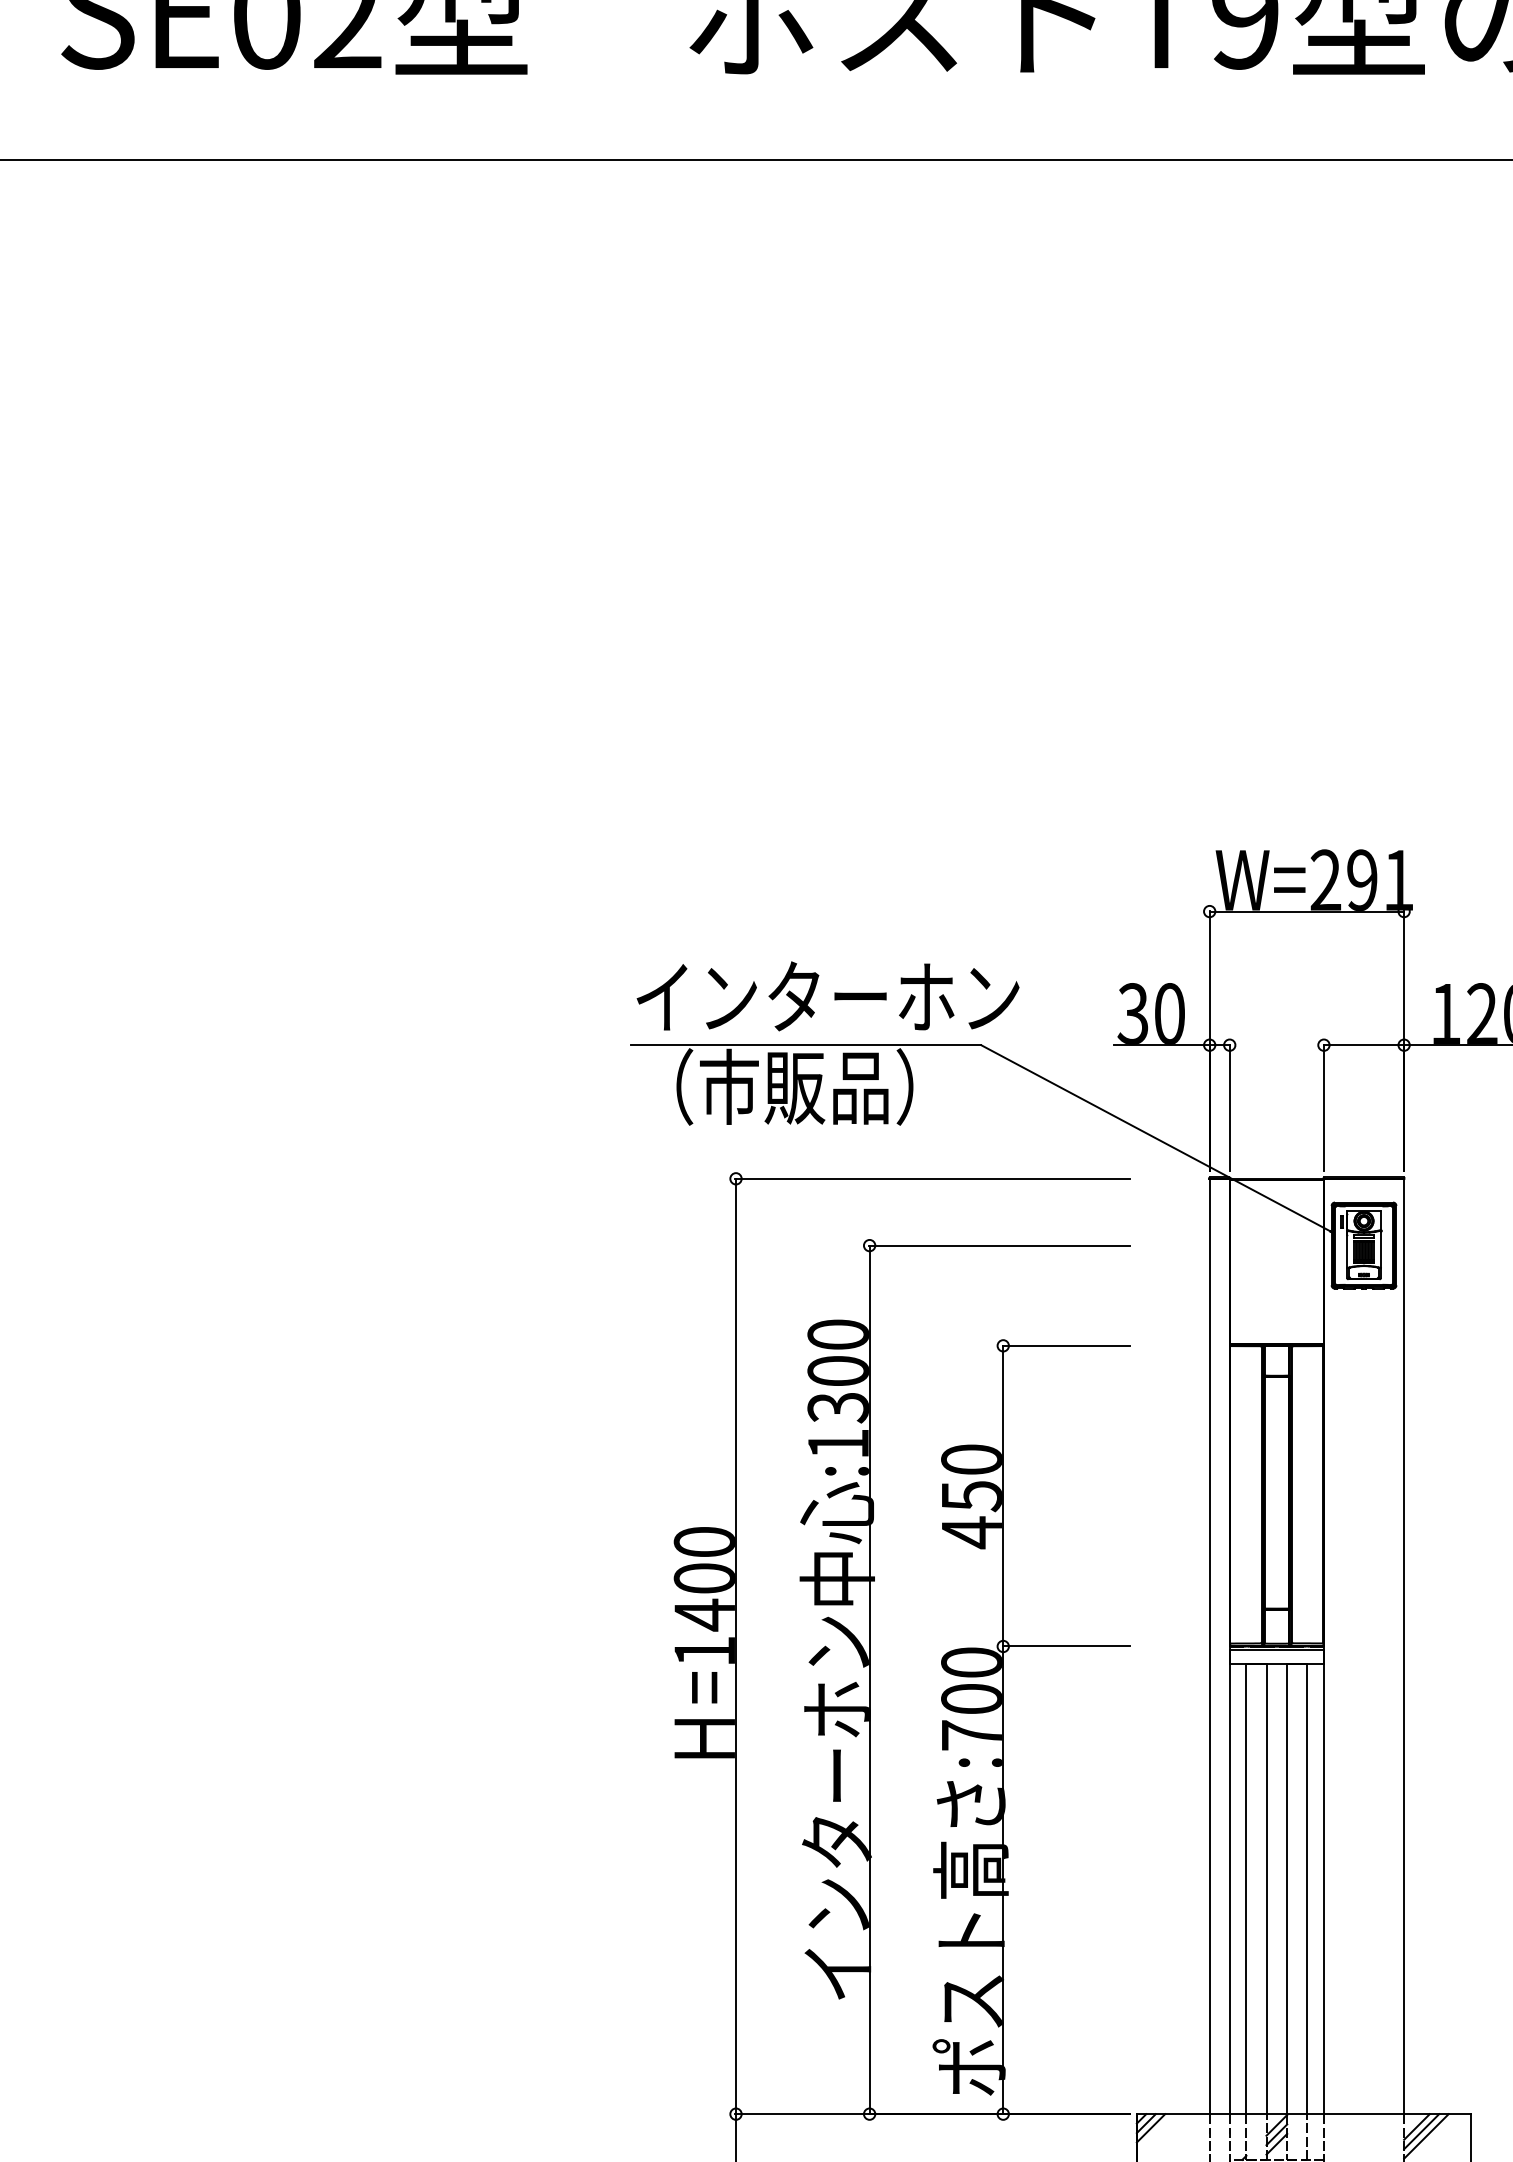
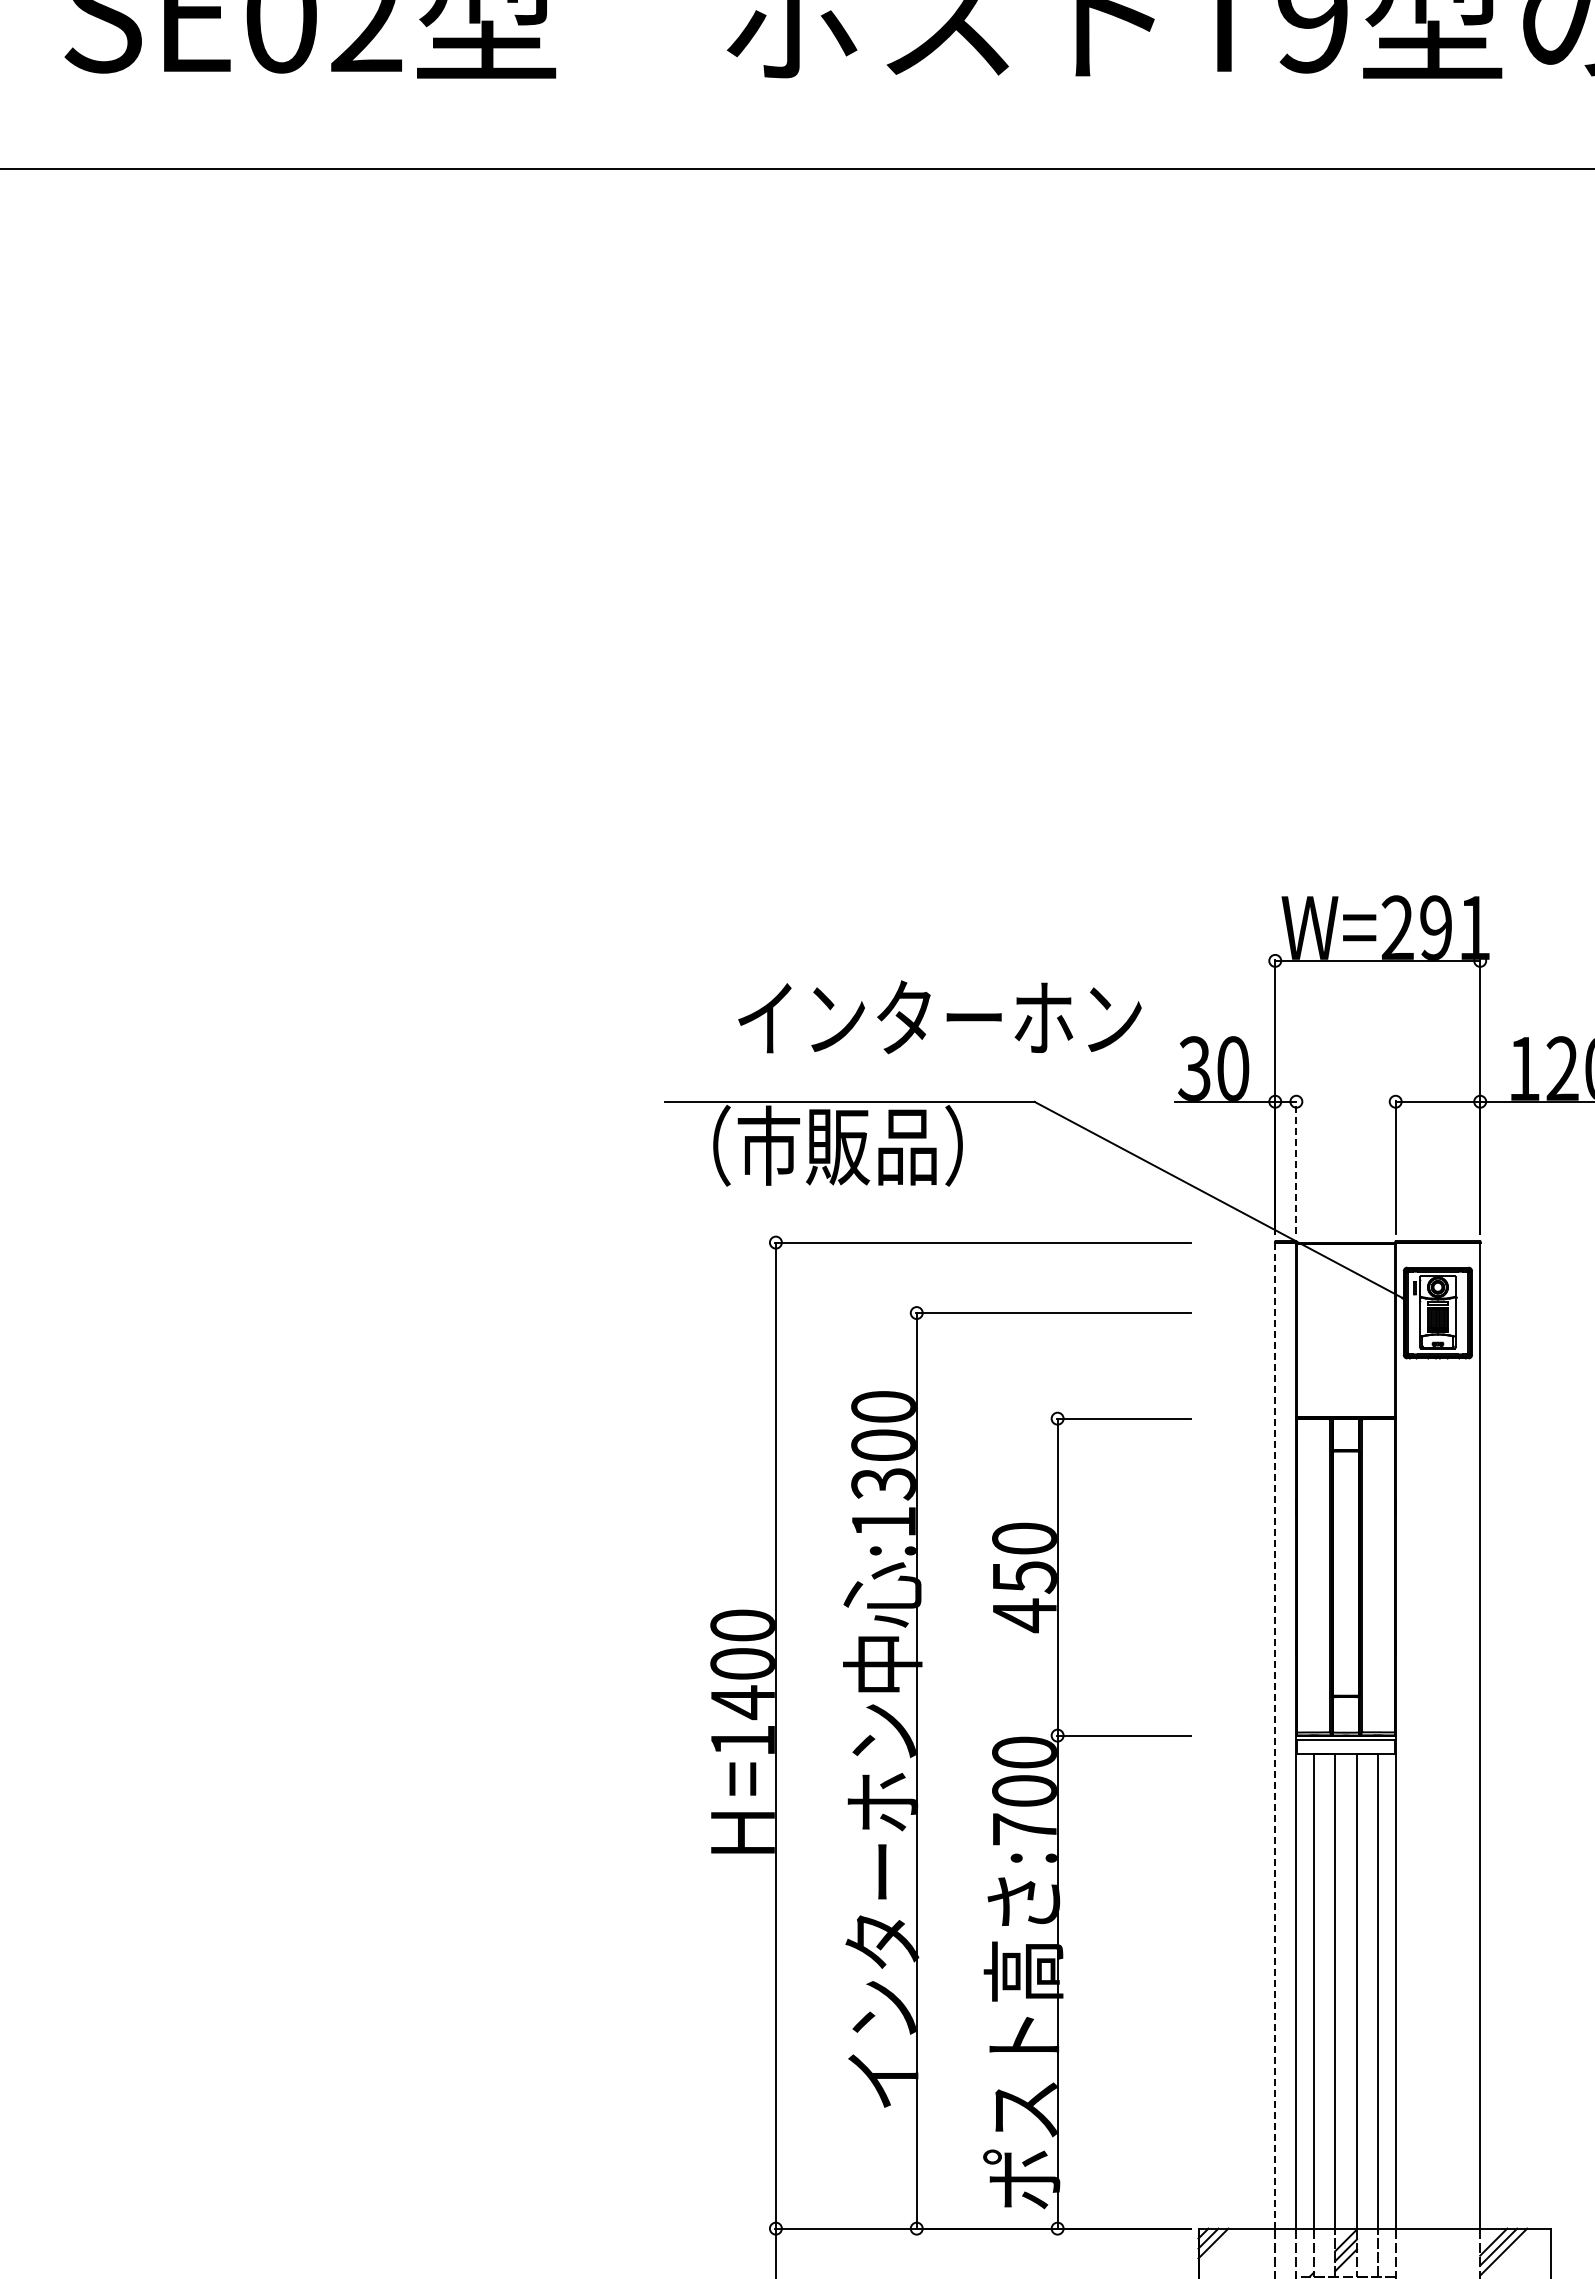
text: (827, 996) -> (939, 1017), moved
line: (1229, 1107) -> (1296, 1167), solid -> dashed
line: (1209, 1647) -> (1275, 1736), solid -> dashed

